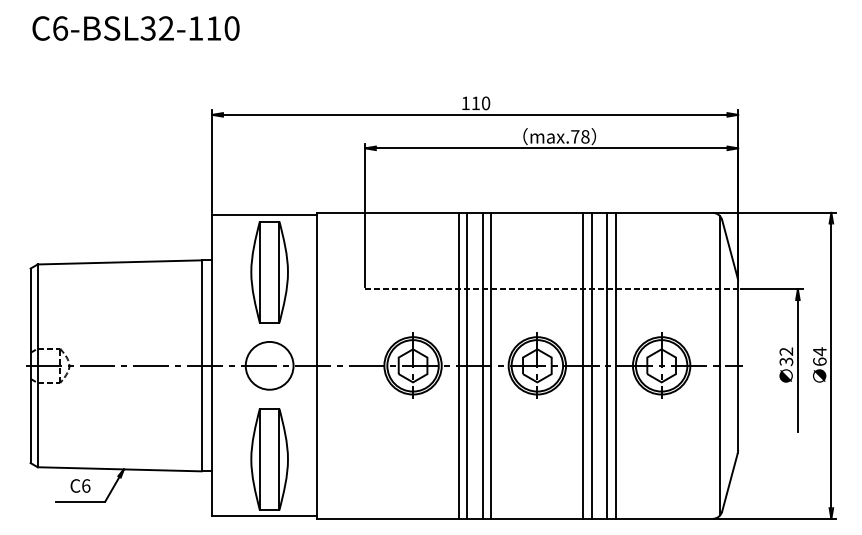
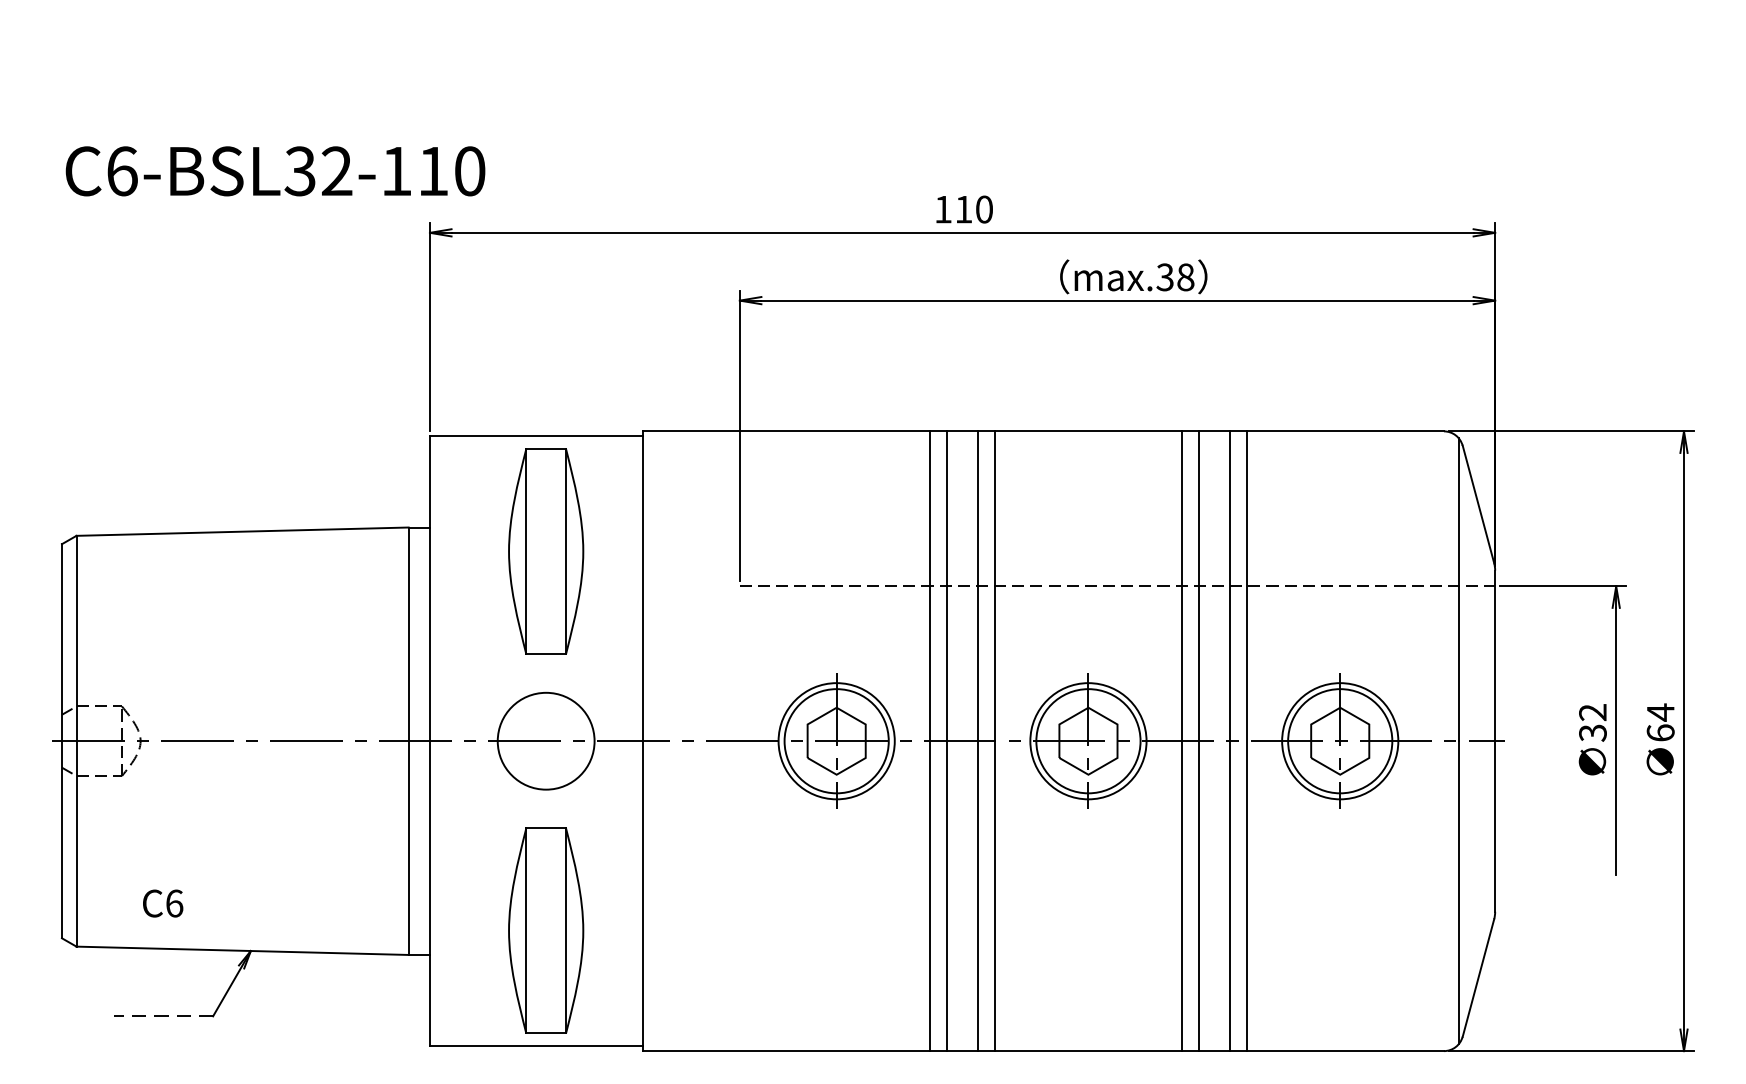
text: (135, 28) -> (274, 171), moved
text: (575, 136) -> (1165, 276), max.78 -> max.38
text: (80, 485) -> (162, 902), moved
line: (80, 501) -> (162, 1016), solid -> dashed

